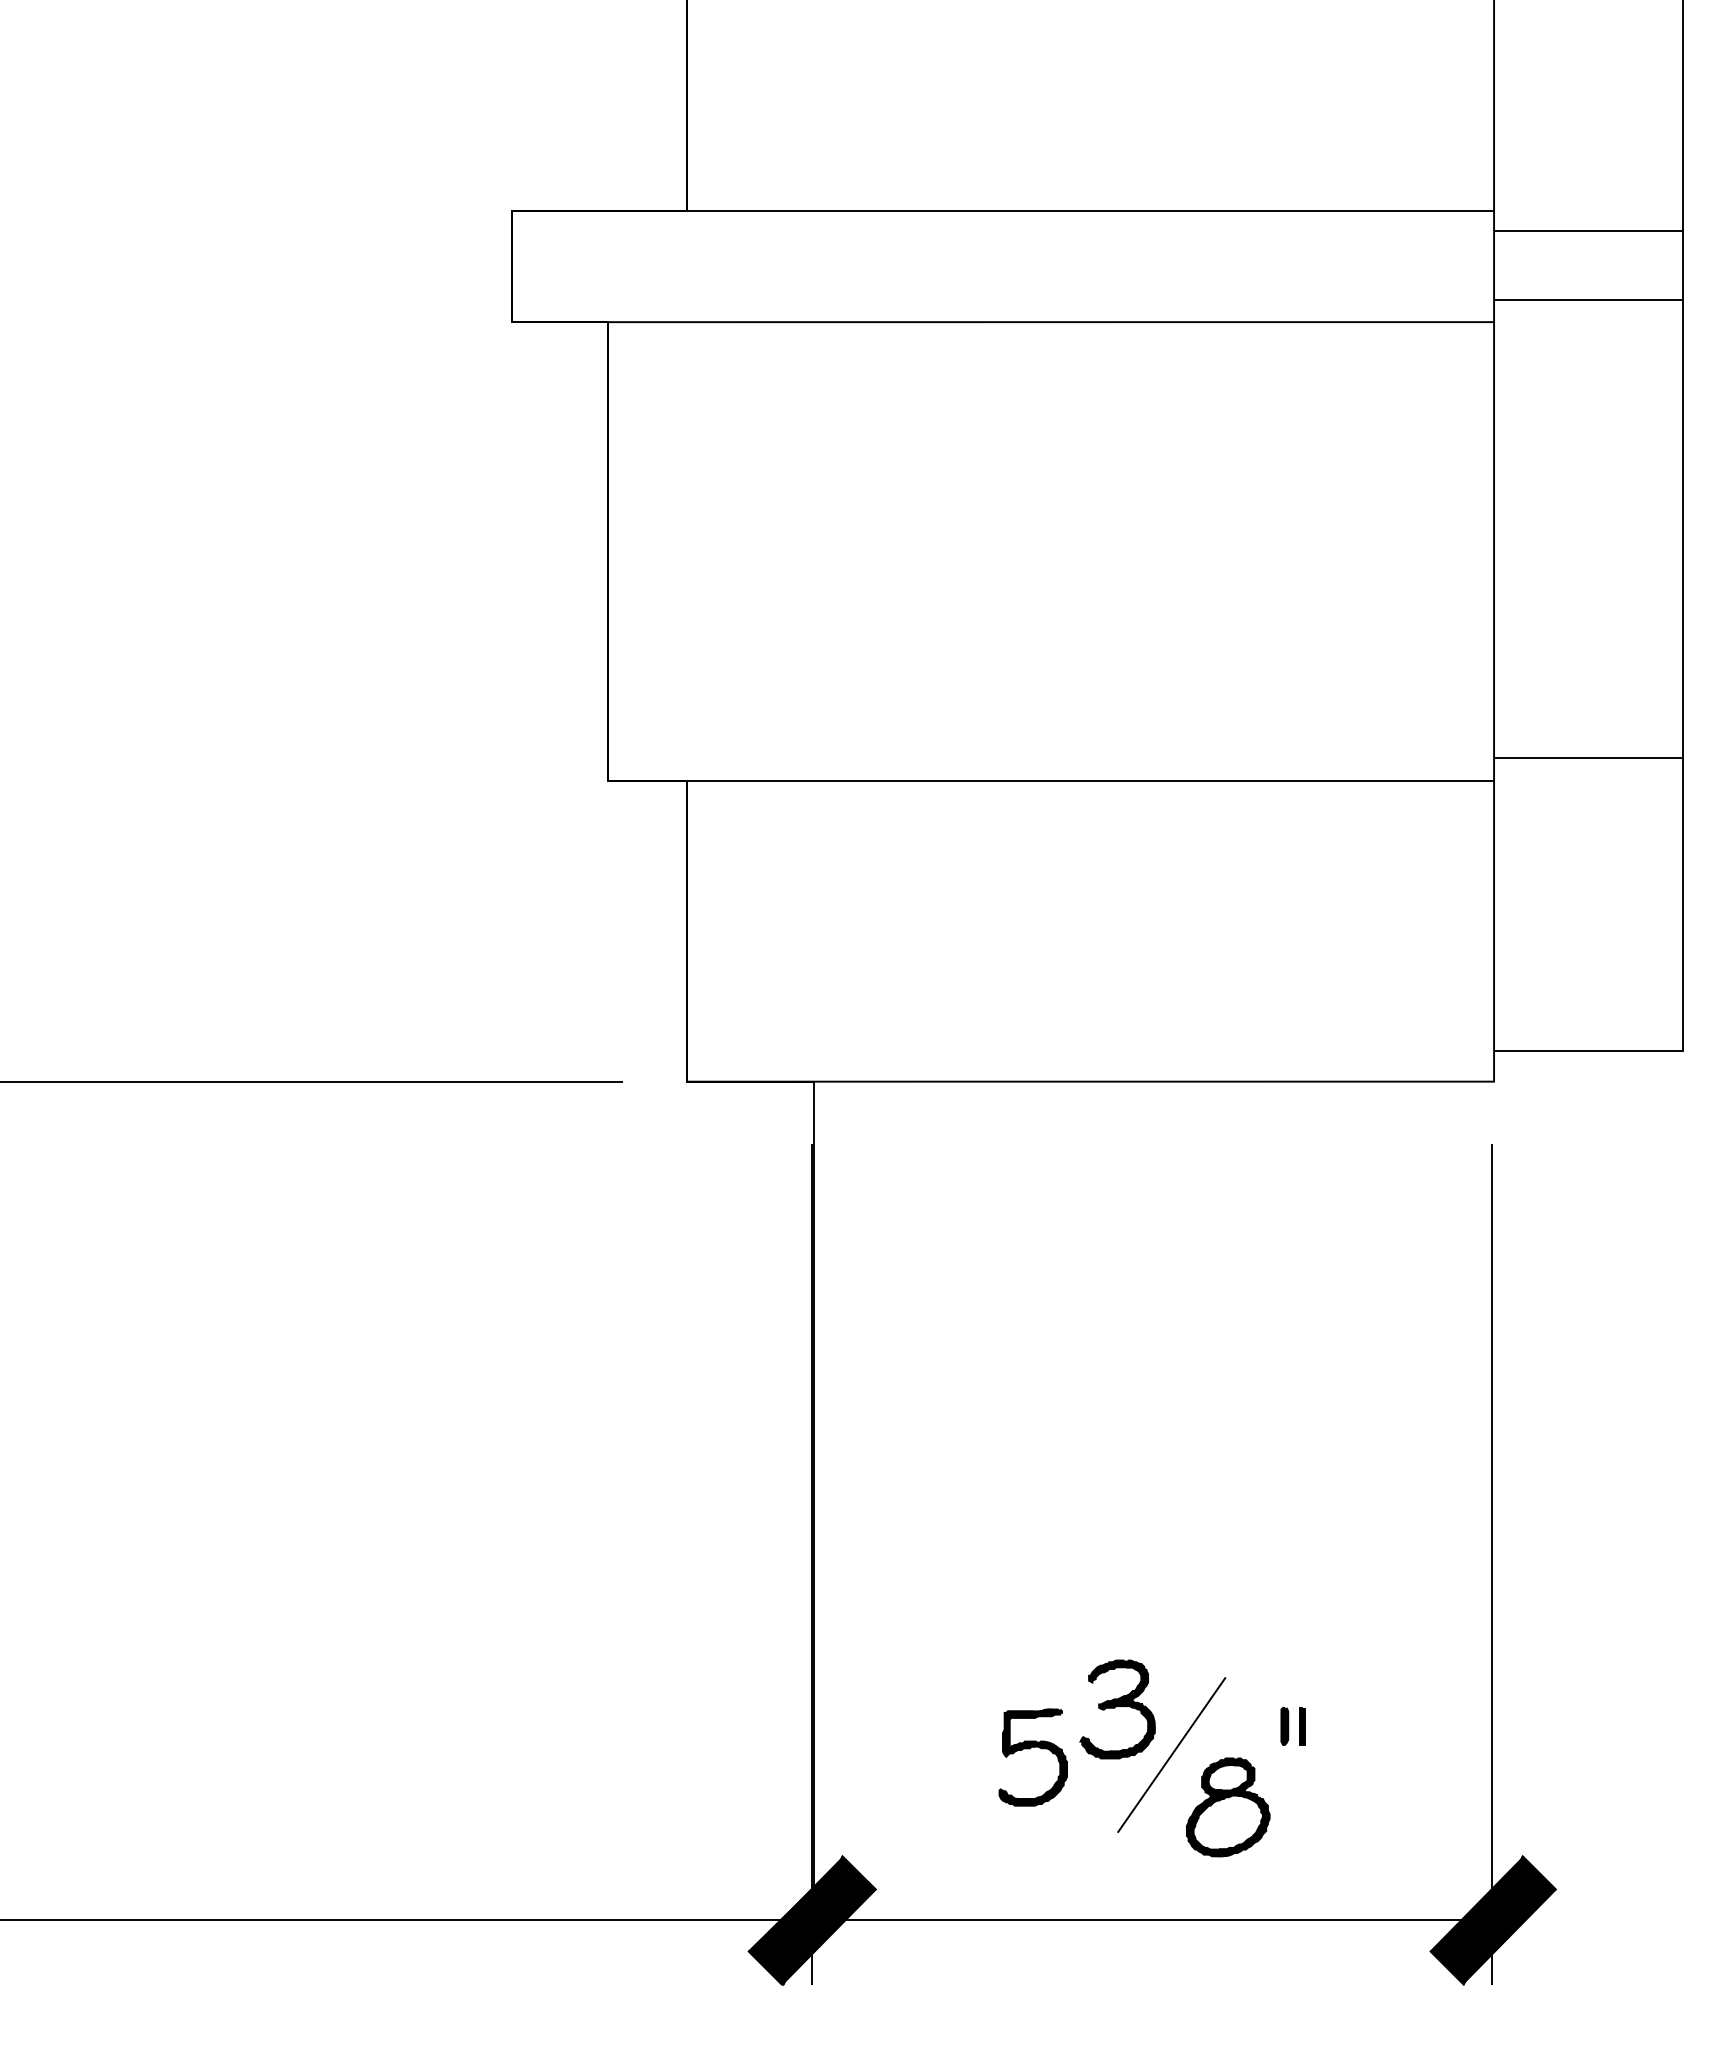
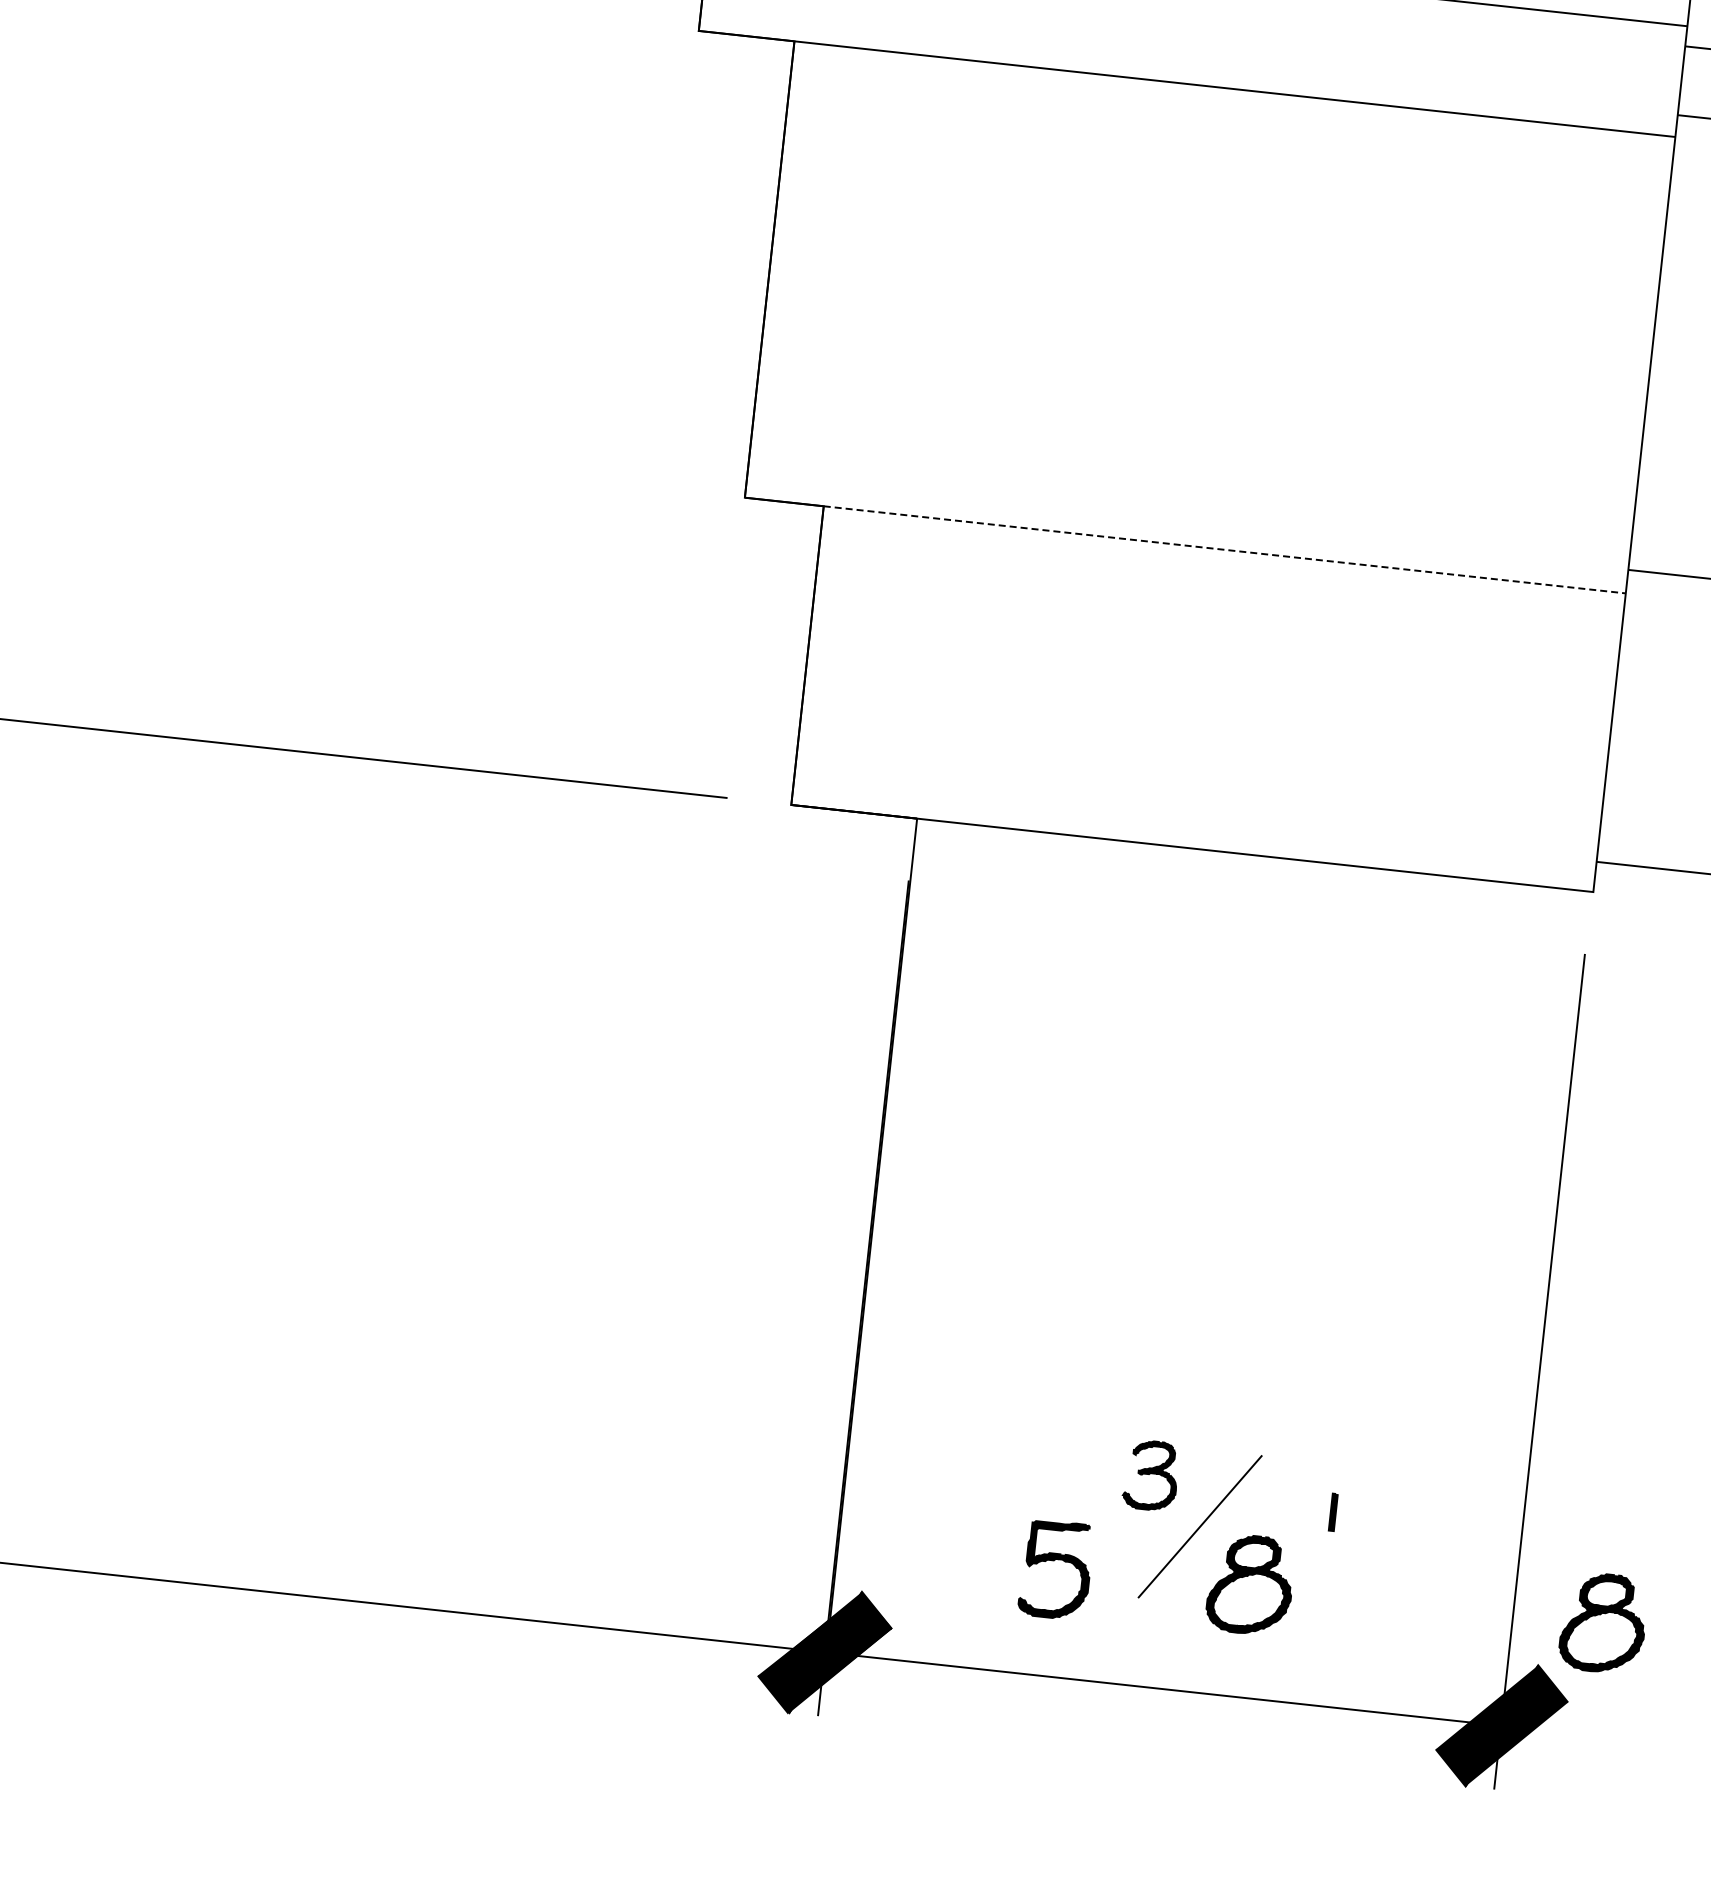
line: (1091, 781) -> (1225, 550), solid -> dashed
part: (1117, 1709) -> (1151, 1475), size x0.7
part: (1284, 1725) -> (1315, 1509), removed
part: (1030, 1749) -> (1054, 1561), moved
part: (1583, 1807) -> (1603, 1623), added

